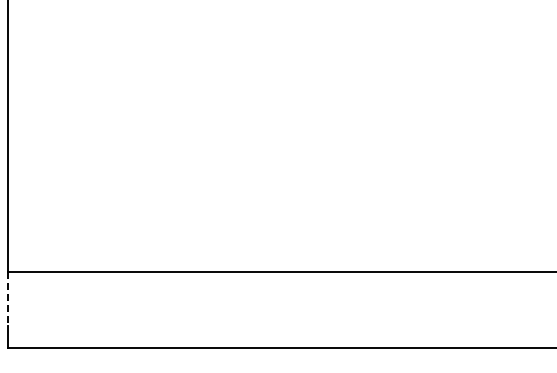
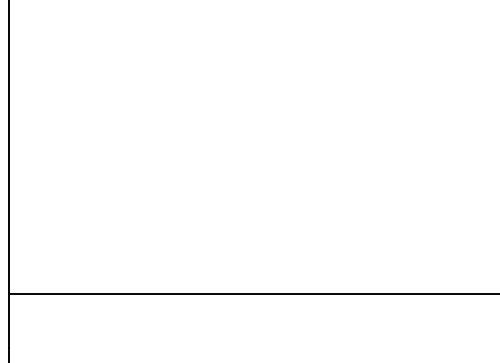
line: (8, 298) -> (9, 320), dashed -> solid

